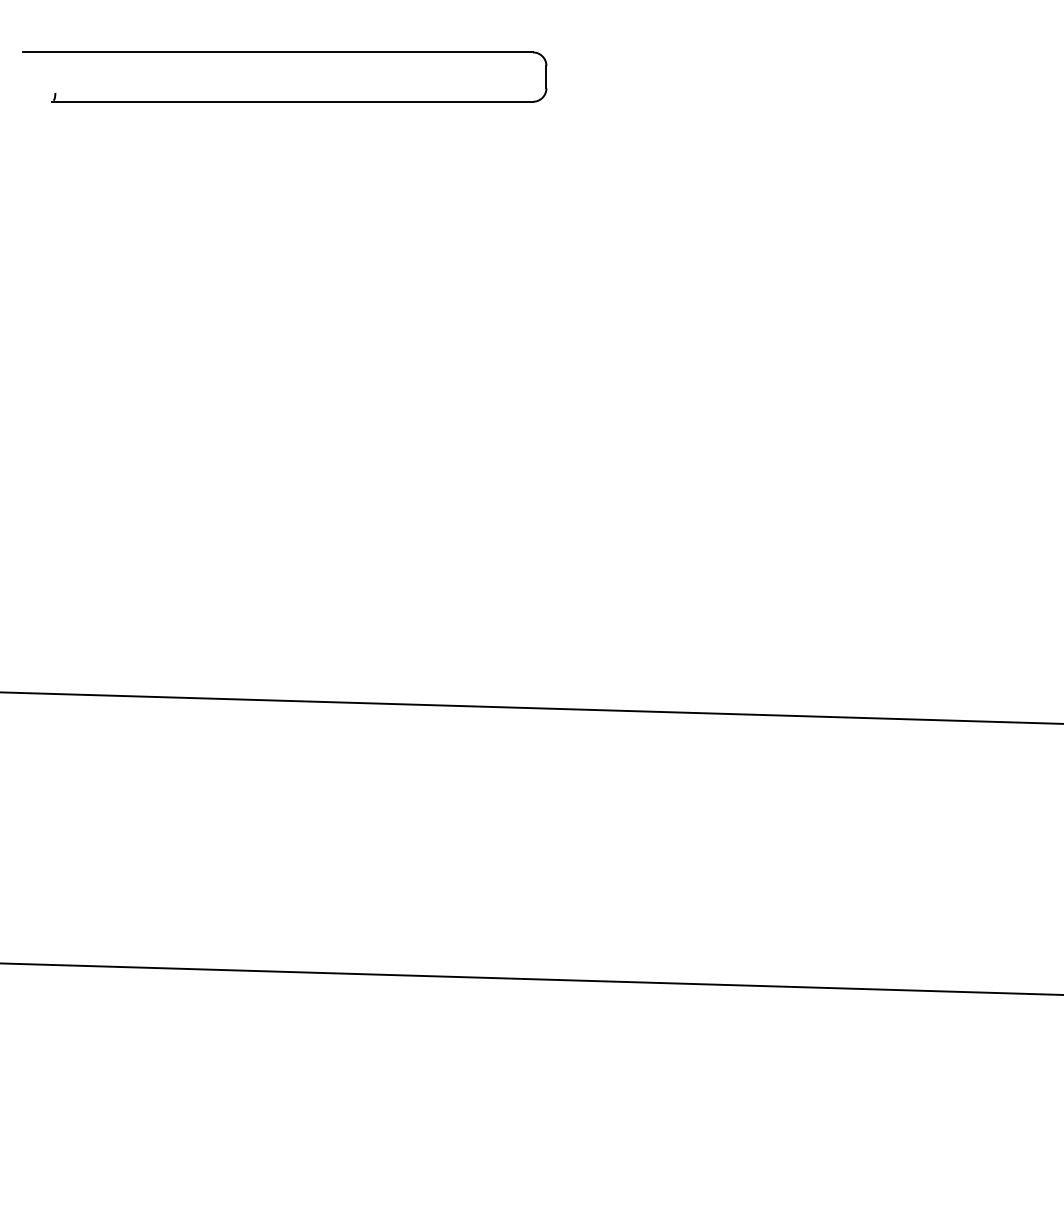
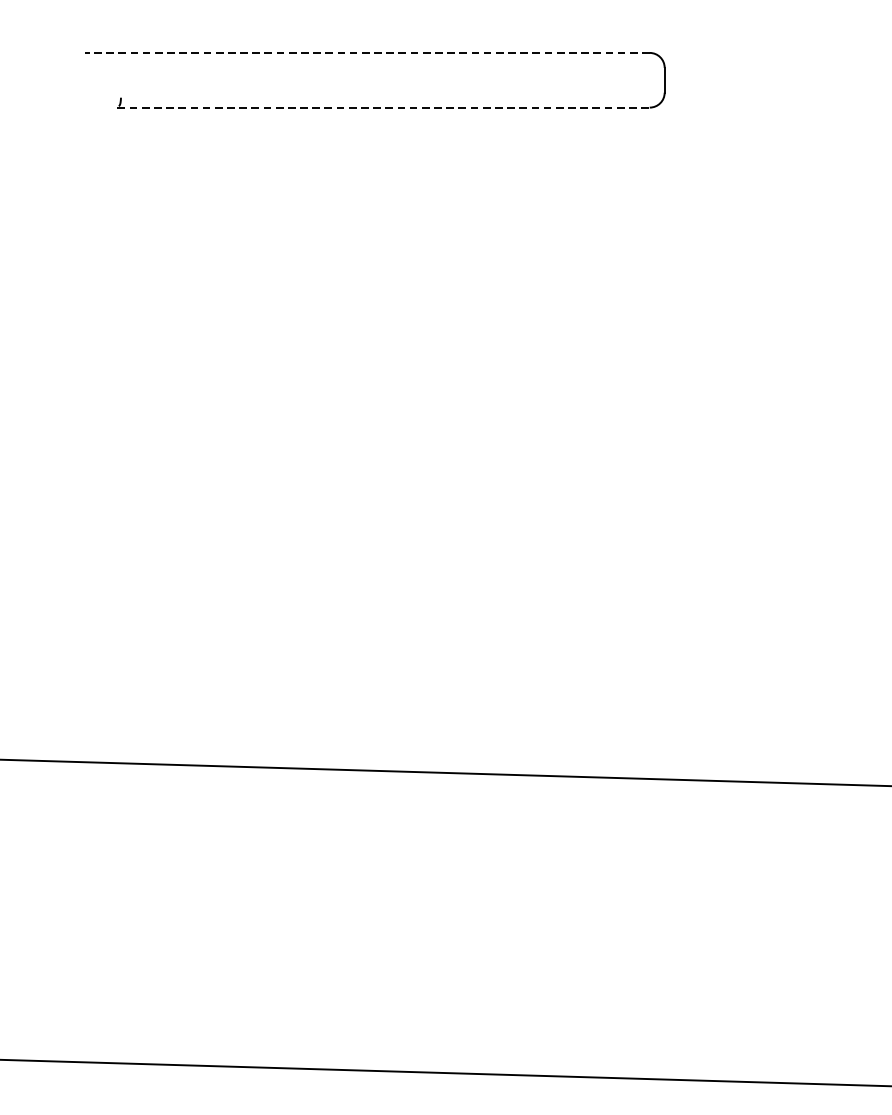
line: (277, 52) -> (366, 53), solid -> dashed
line: (293, 101) -> (384, 107), solid -> dashed

